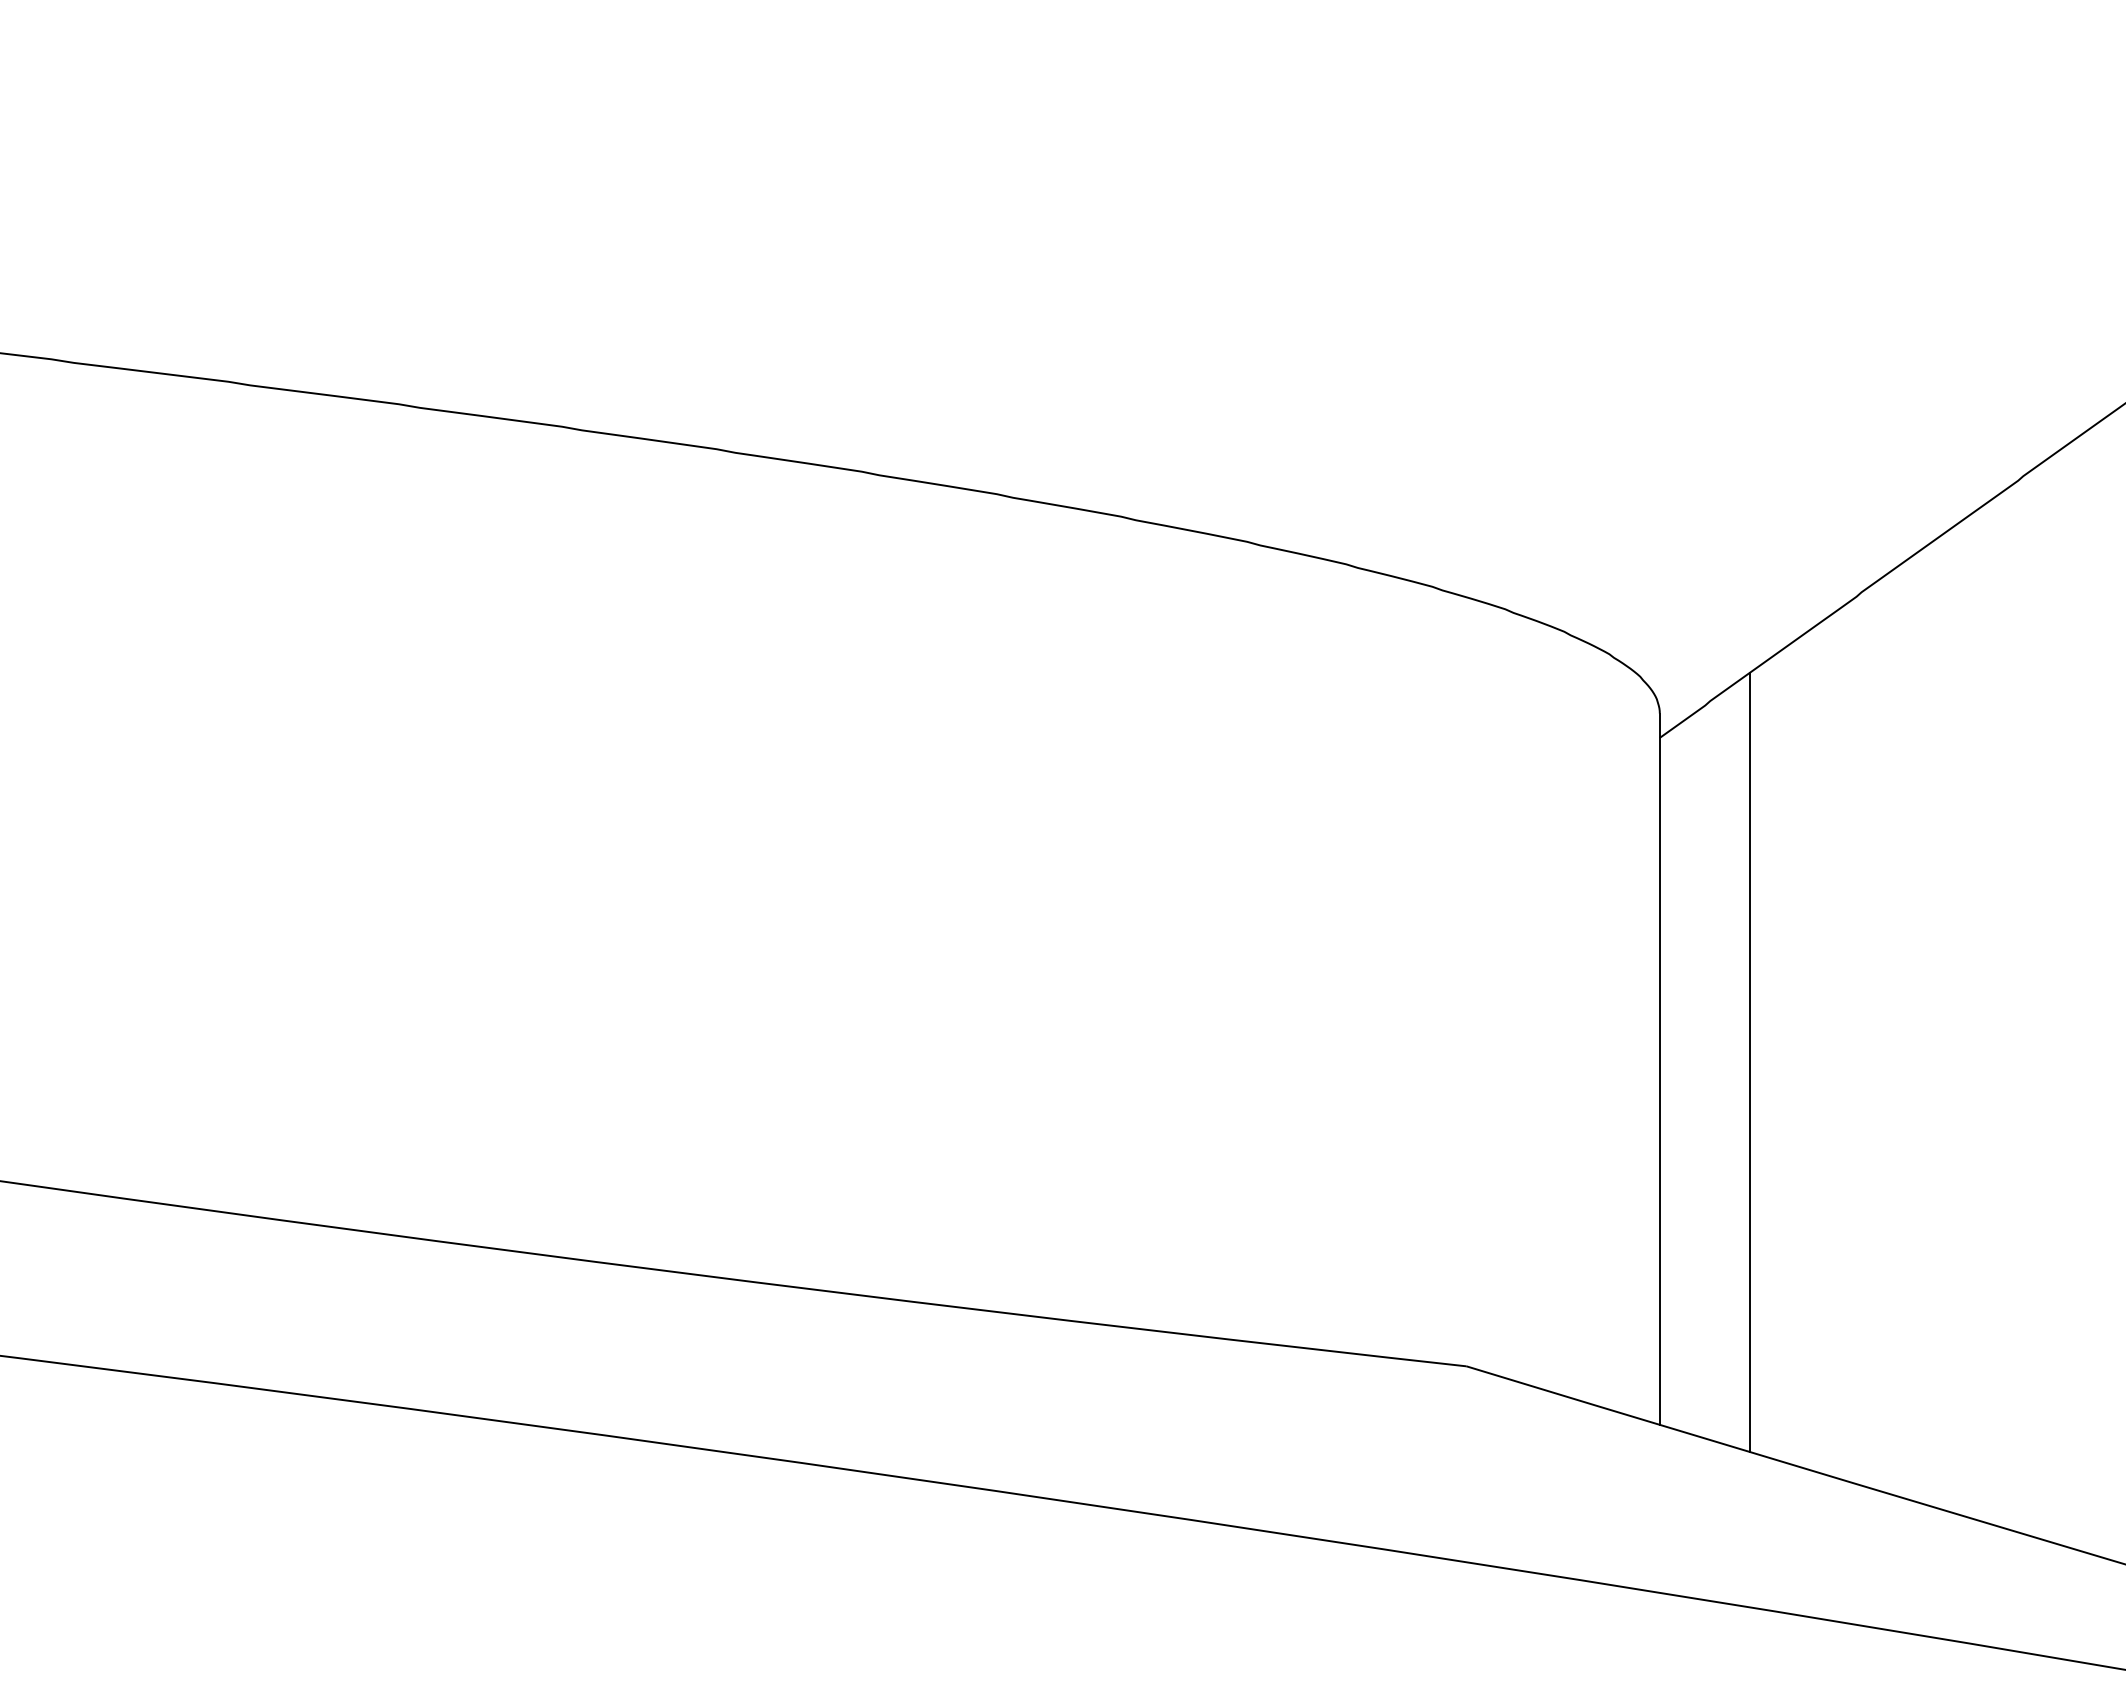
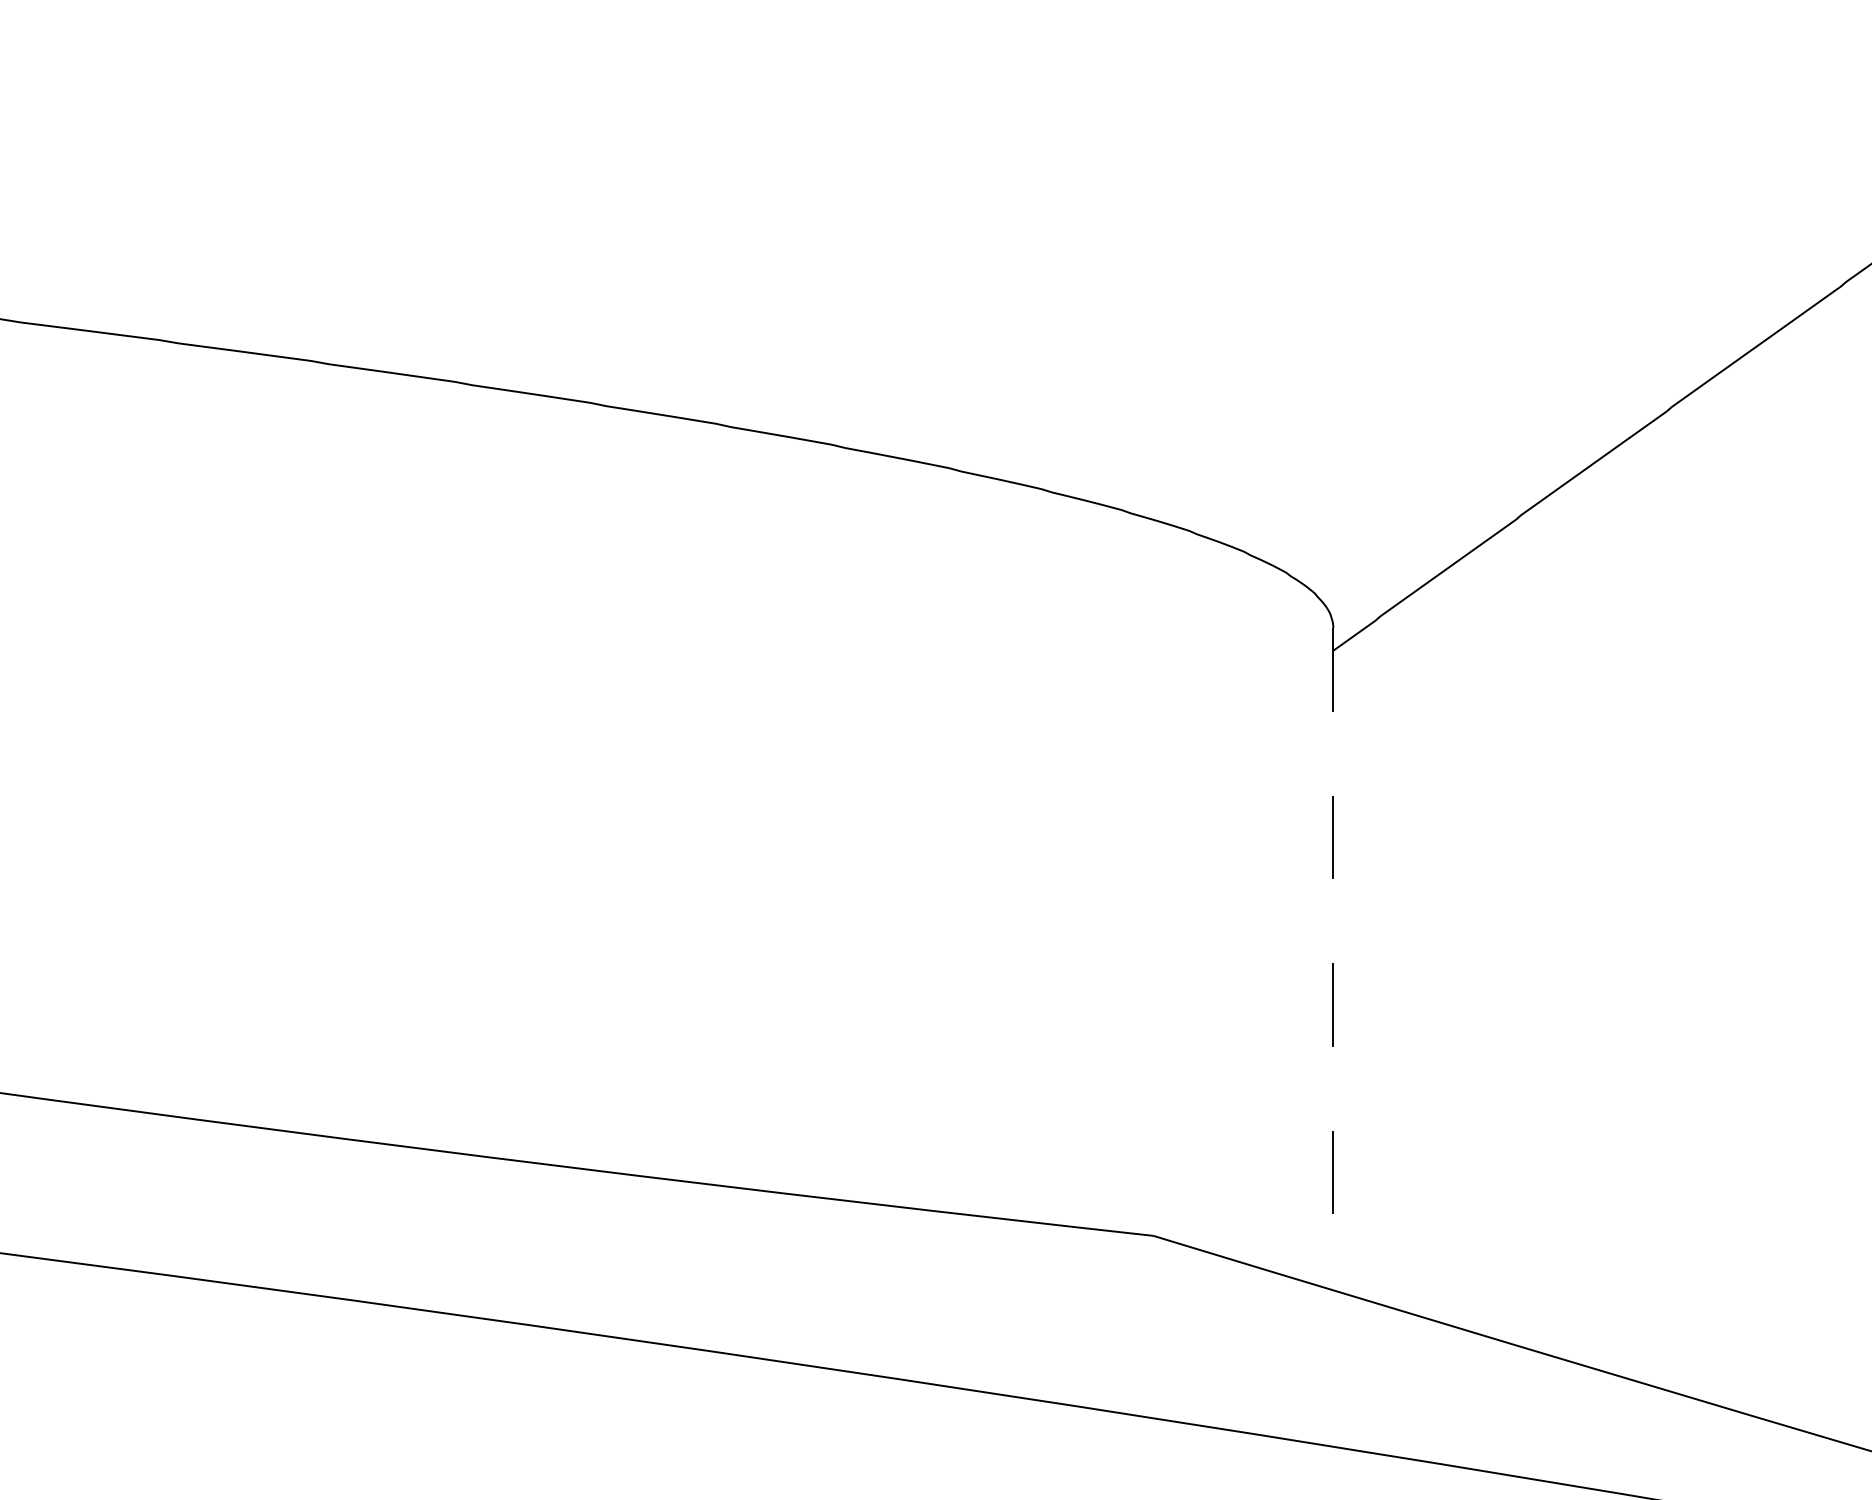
line: (1749, 1062) -> (1416, 952), removed
line: (1659, 1069) -> (1333, 959), solid -> dashed

